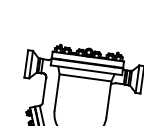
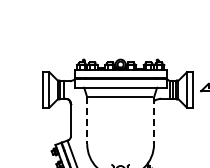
line: (57, 93) -> (87, 121), solid -> dashed
line: (109, 100) -> (154, 121), solid -> dashed

